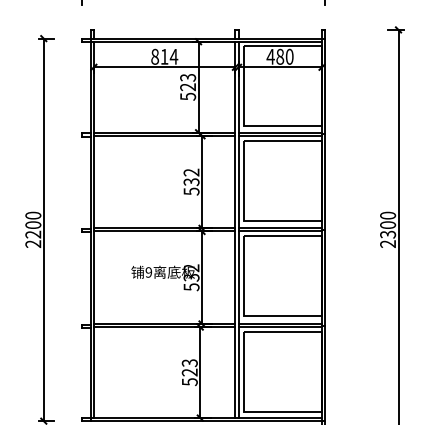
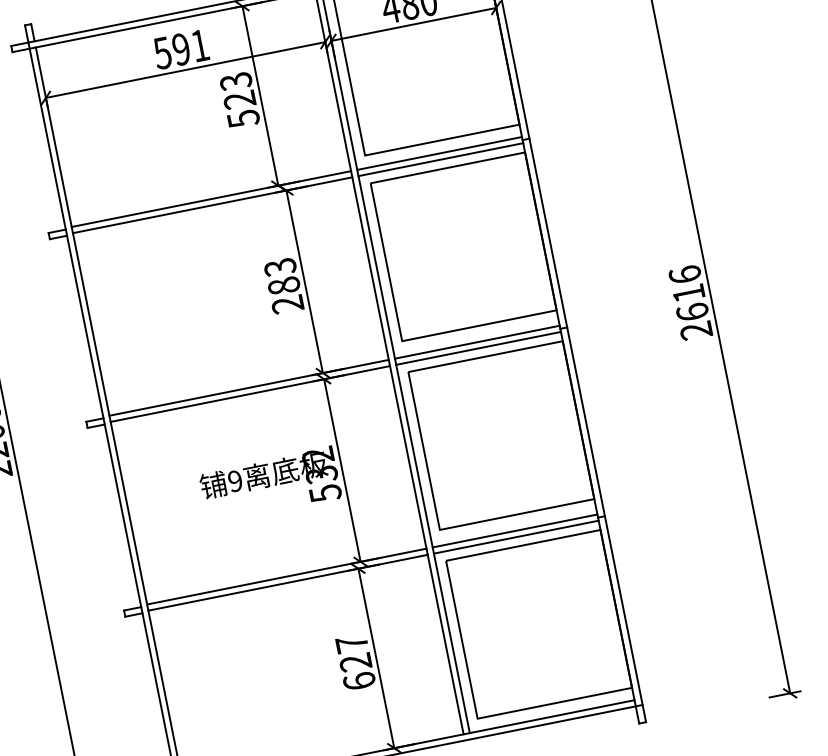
text: (164, 56) -> (181, 48), 814 -> 591
text: (191, 181) -> (283, 284), 532 -> 283
text: (388, 224) -> (689, 291), 2300 -> 2616
text: (189, 372) -> (355, 662), 523 -> 627

